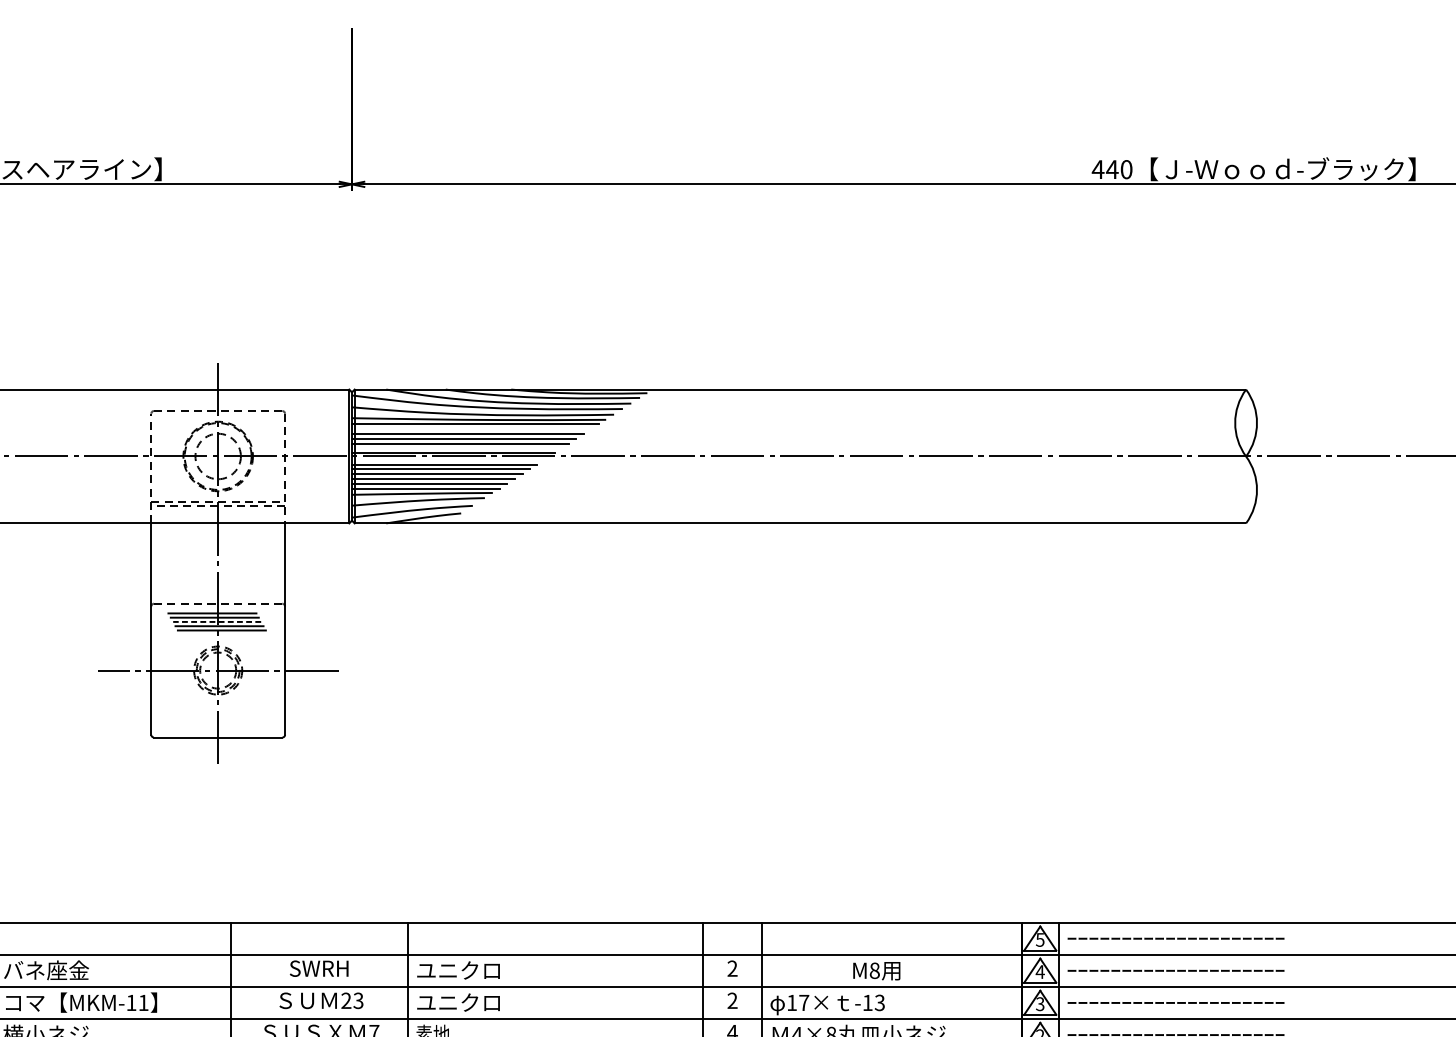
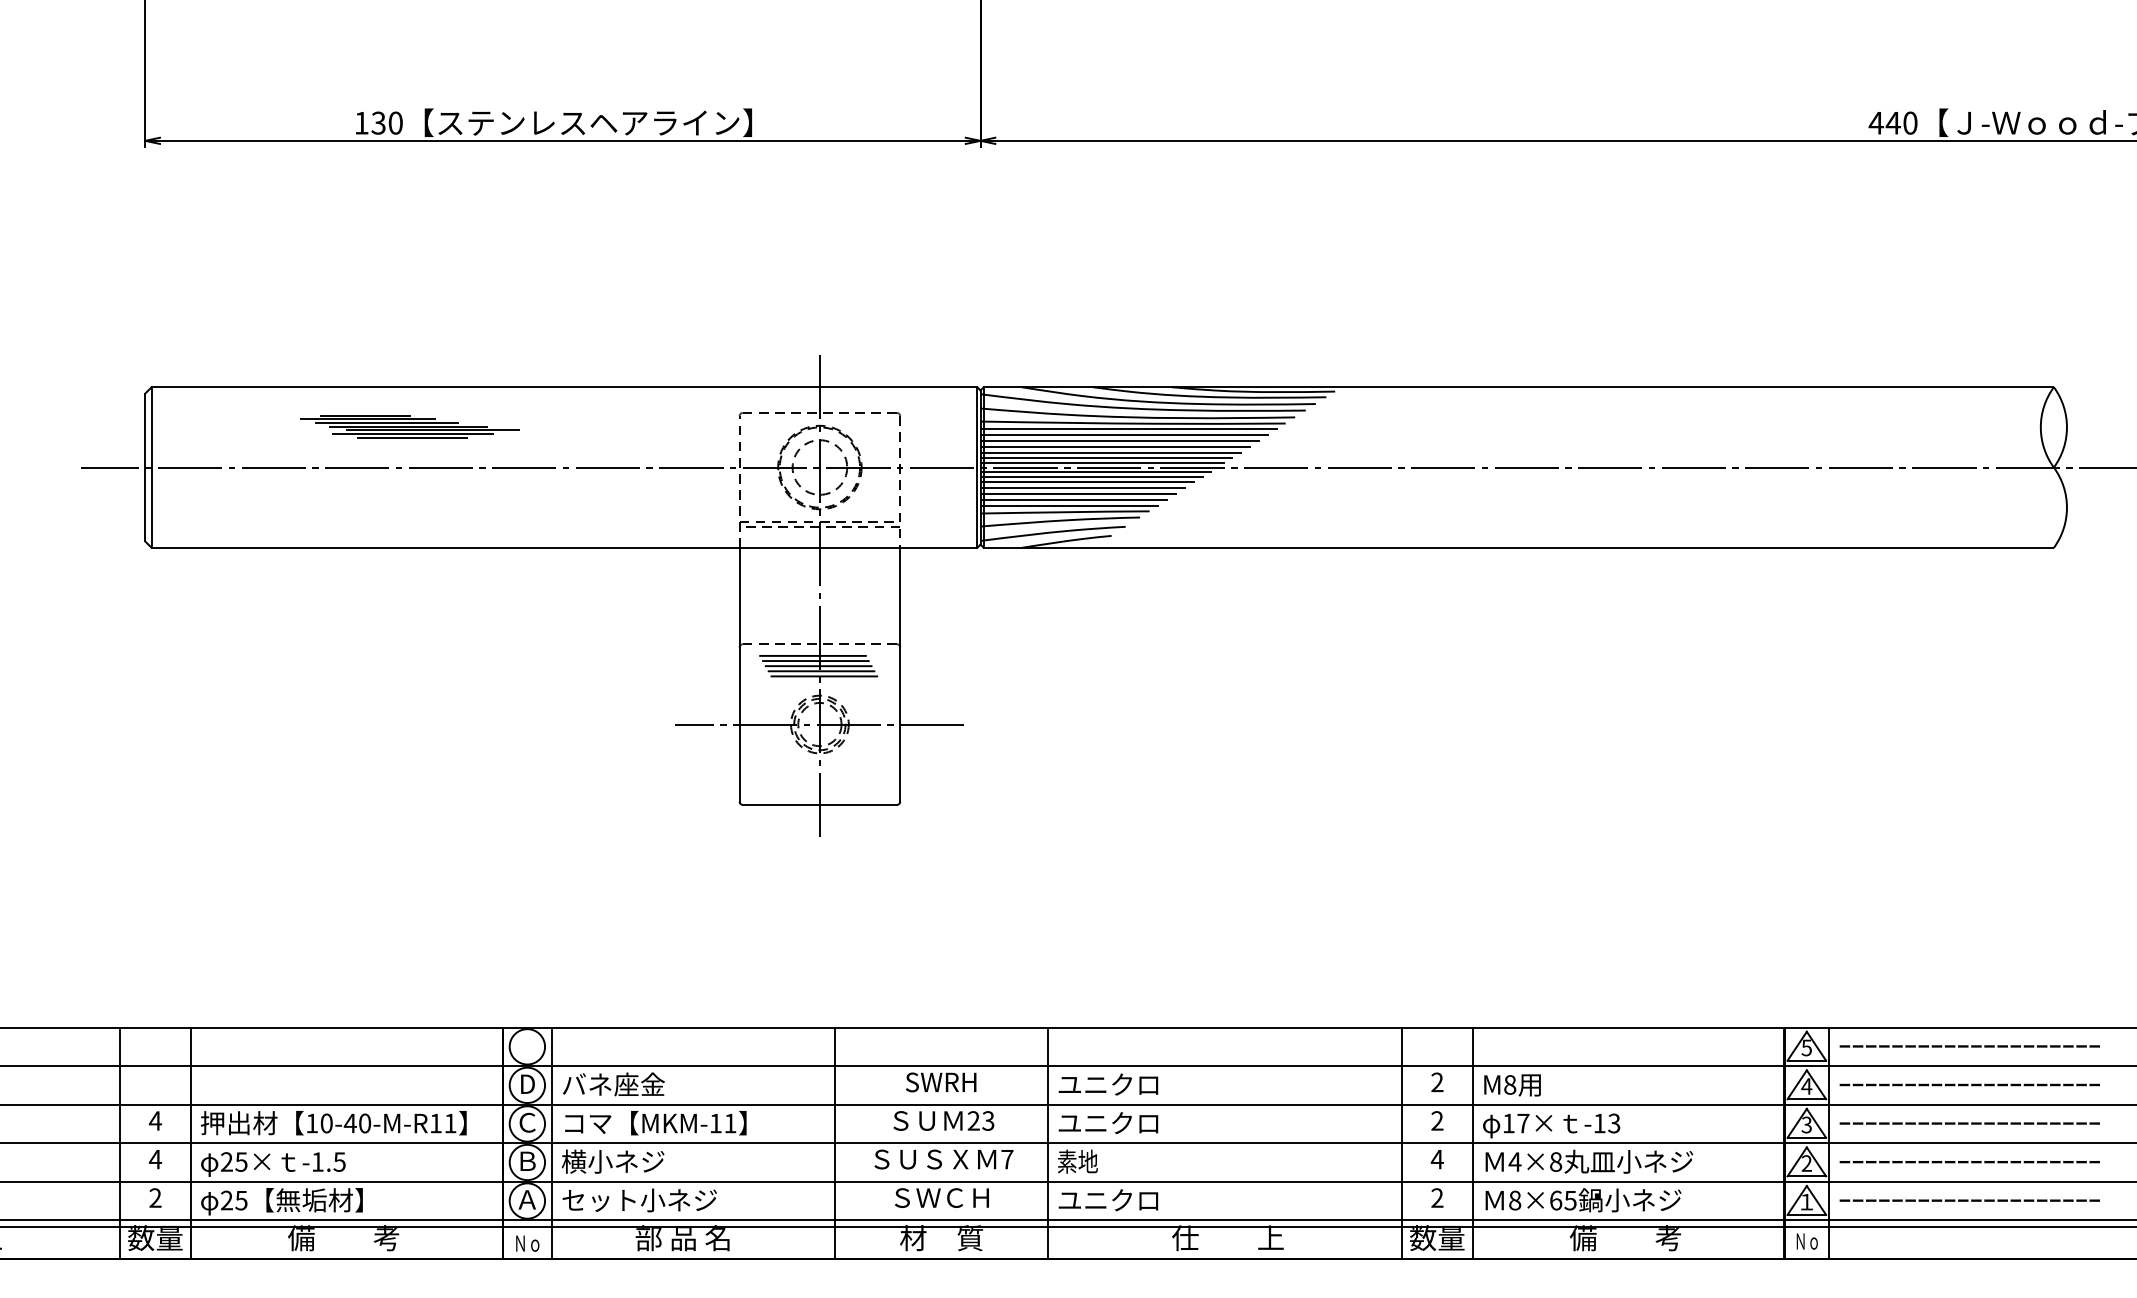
line: (471, 428) -> (1123, 434), added
line: (456, 448) -> (1106, 457), added
line: (447, 459) -> (1095, 471), added
line: (217, 622) -> (818, 666), dashed -> solid
text: (876, 971) -> (1512, 1085), moved

